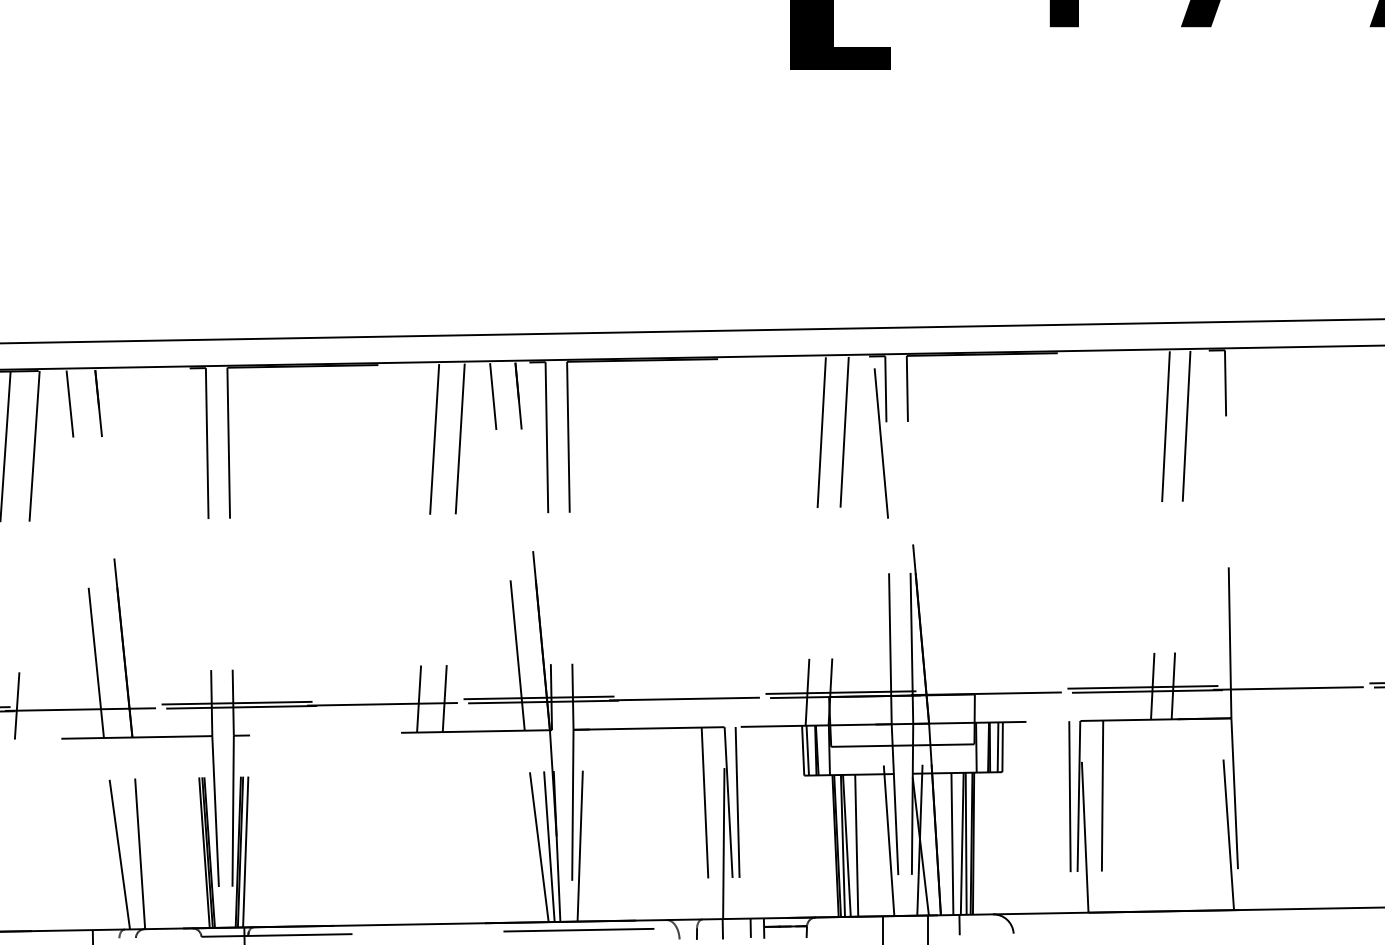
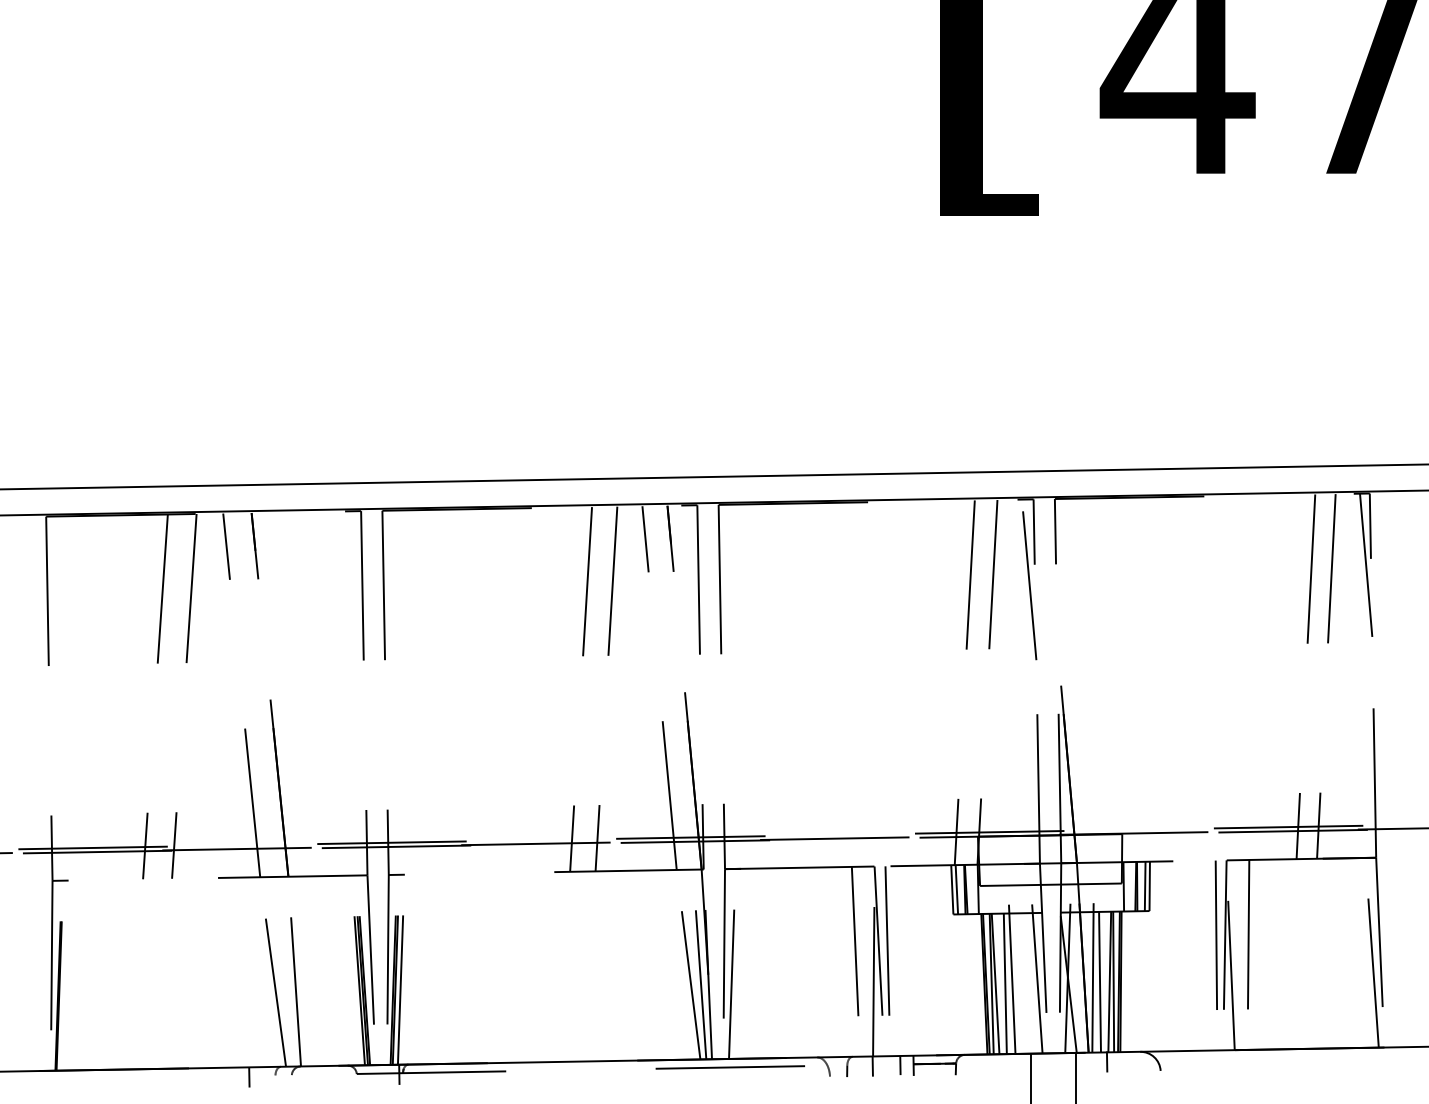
line: (1221, 422) -> (1366, 564), added
line: (944, 829) -> (1092, 967), added
line: (862, 831) -> (1011, 969), added

